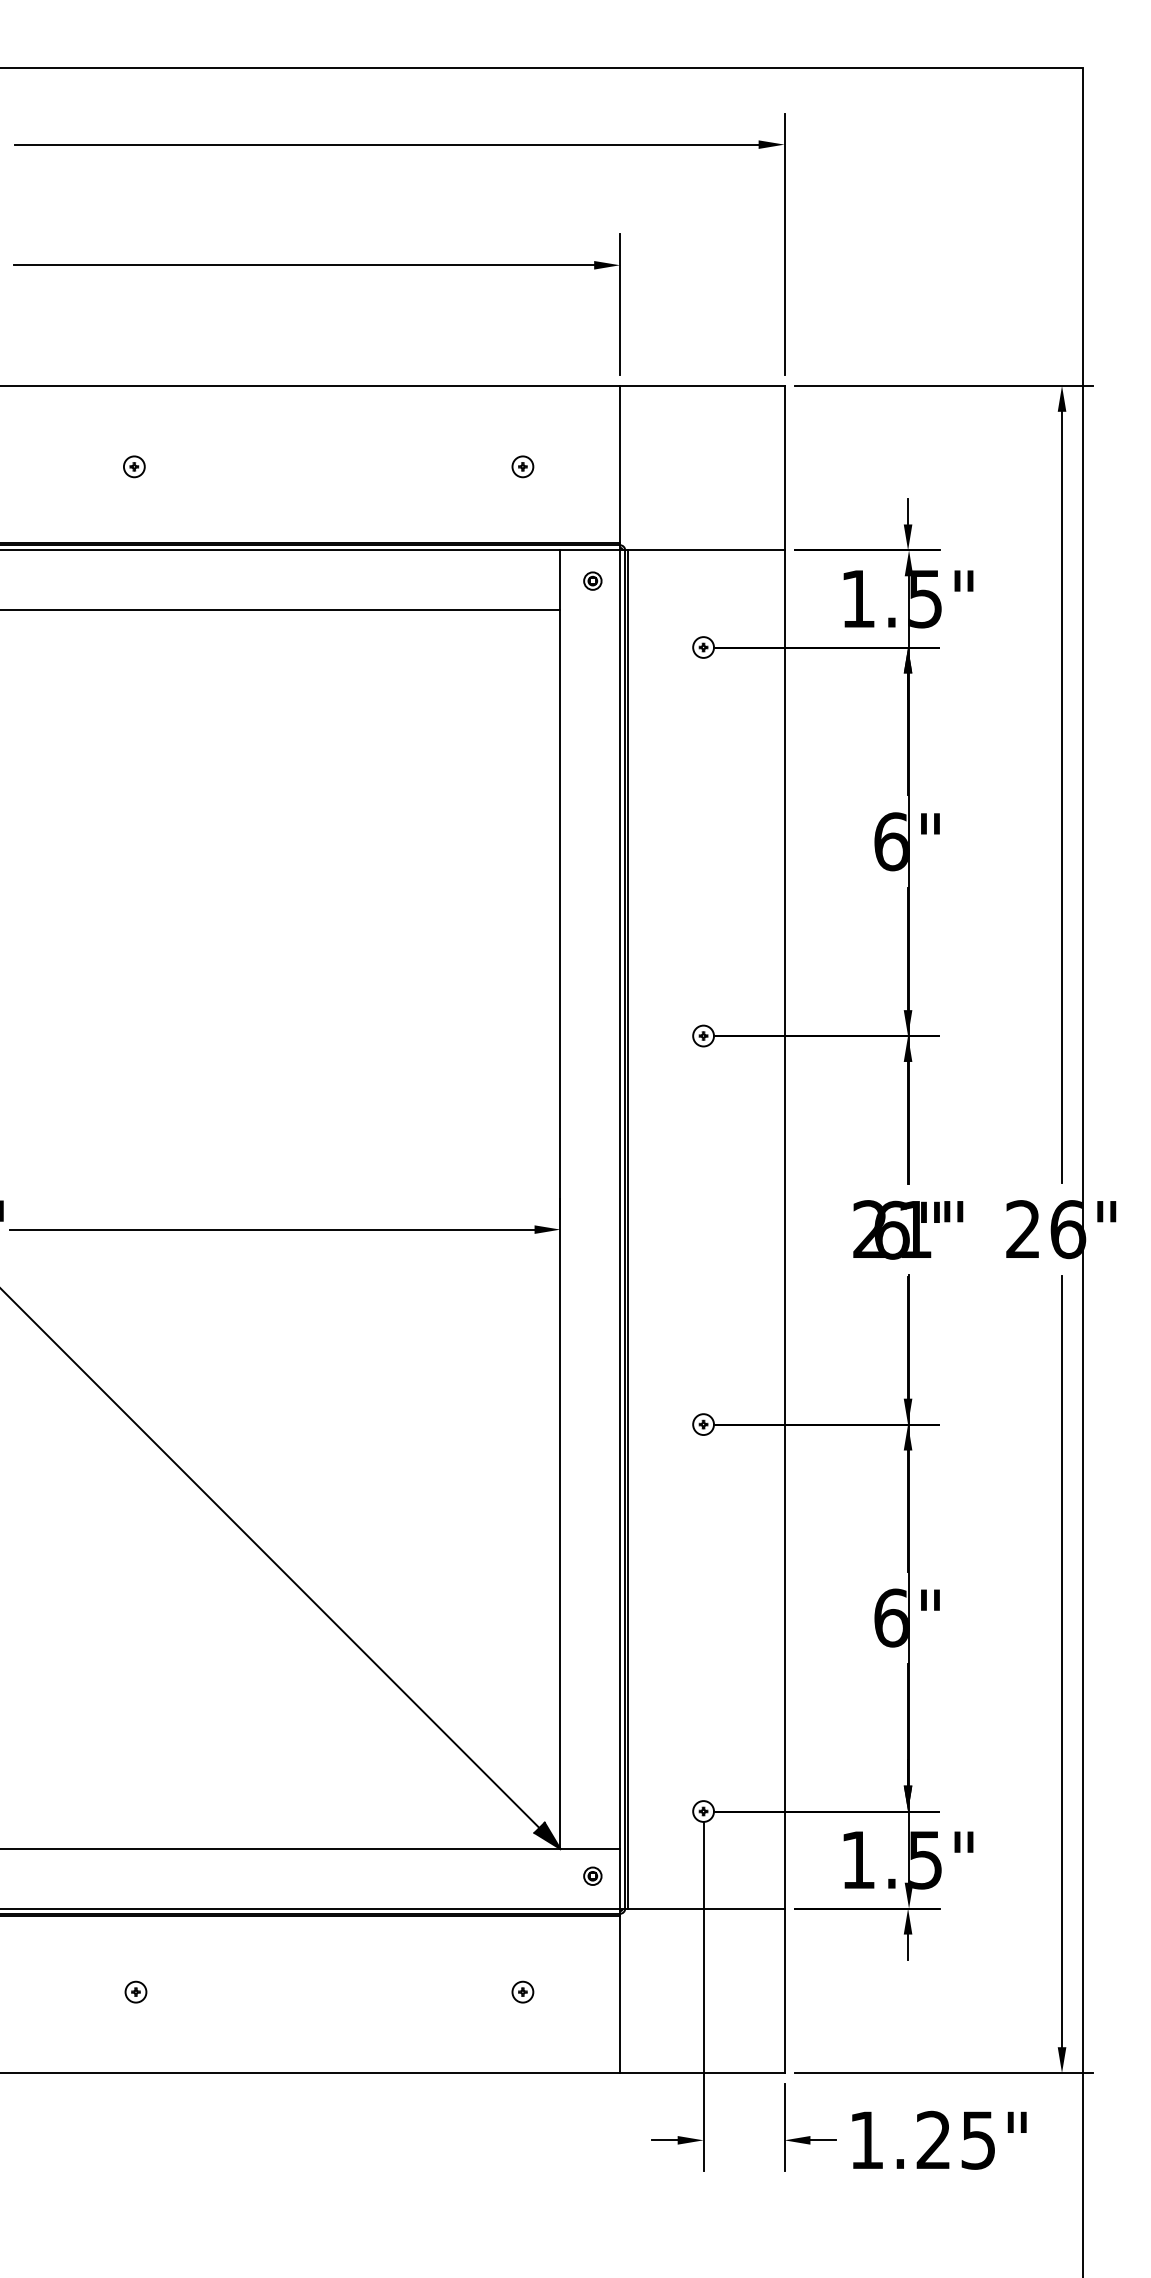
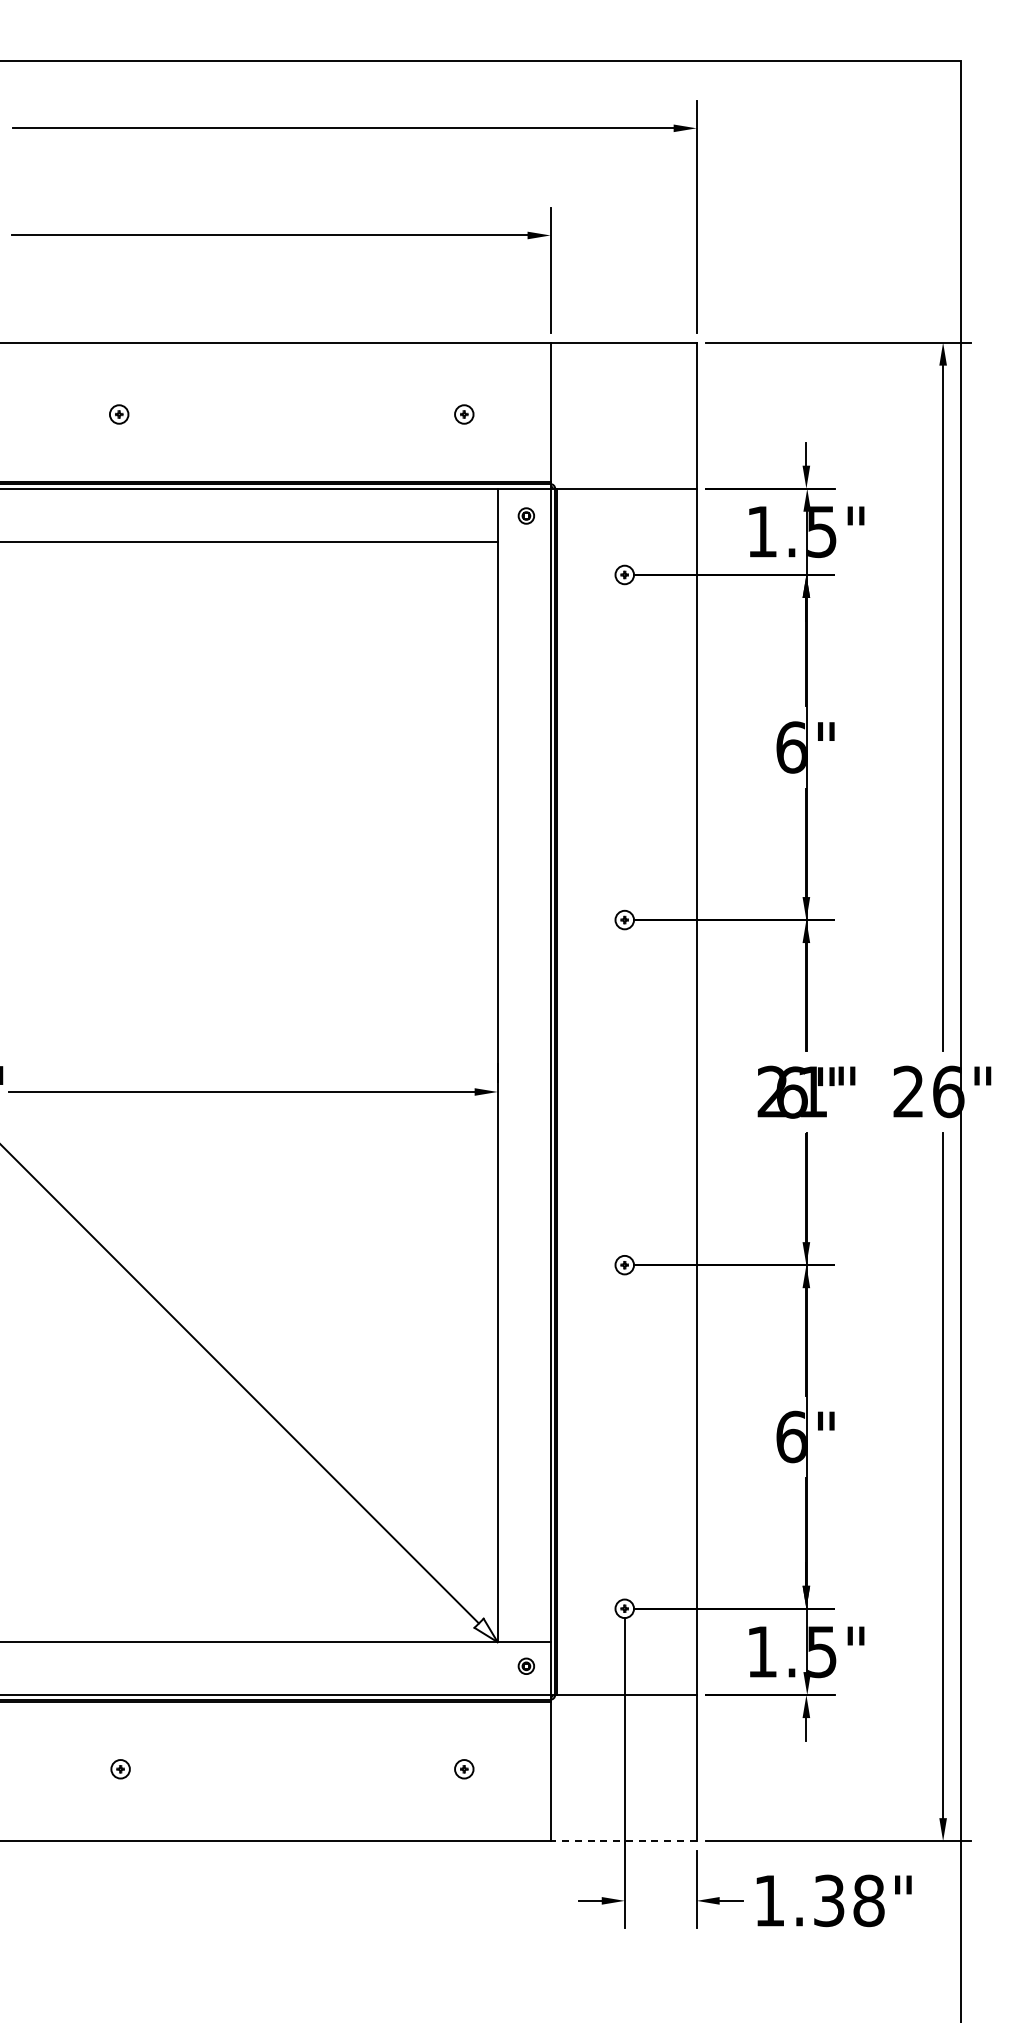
fill: (546, 1835) -> (485, 1630), removed
line: (702, 2073) -> (623, 1841), solid -> dashed
text: (956, 2139) -> (849, 1900), 1.25" -> 1.38"

